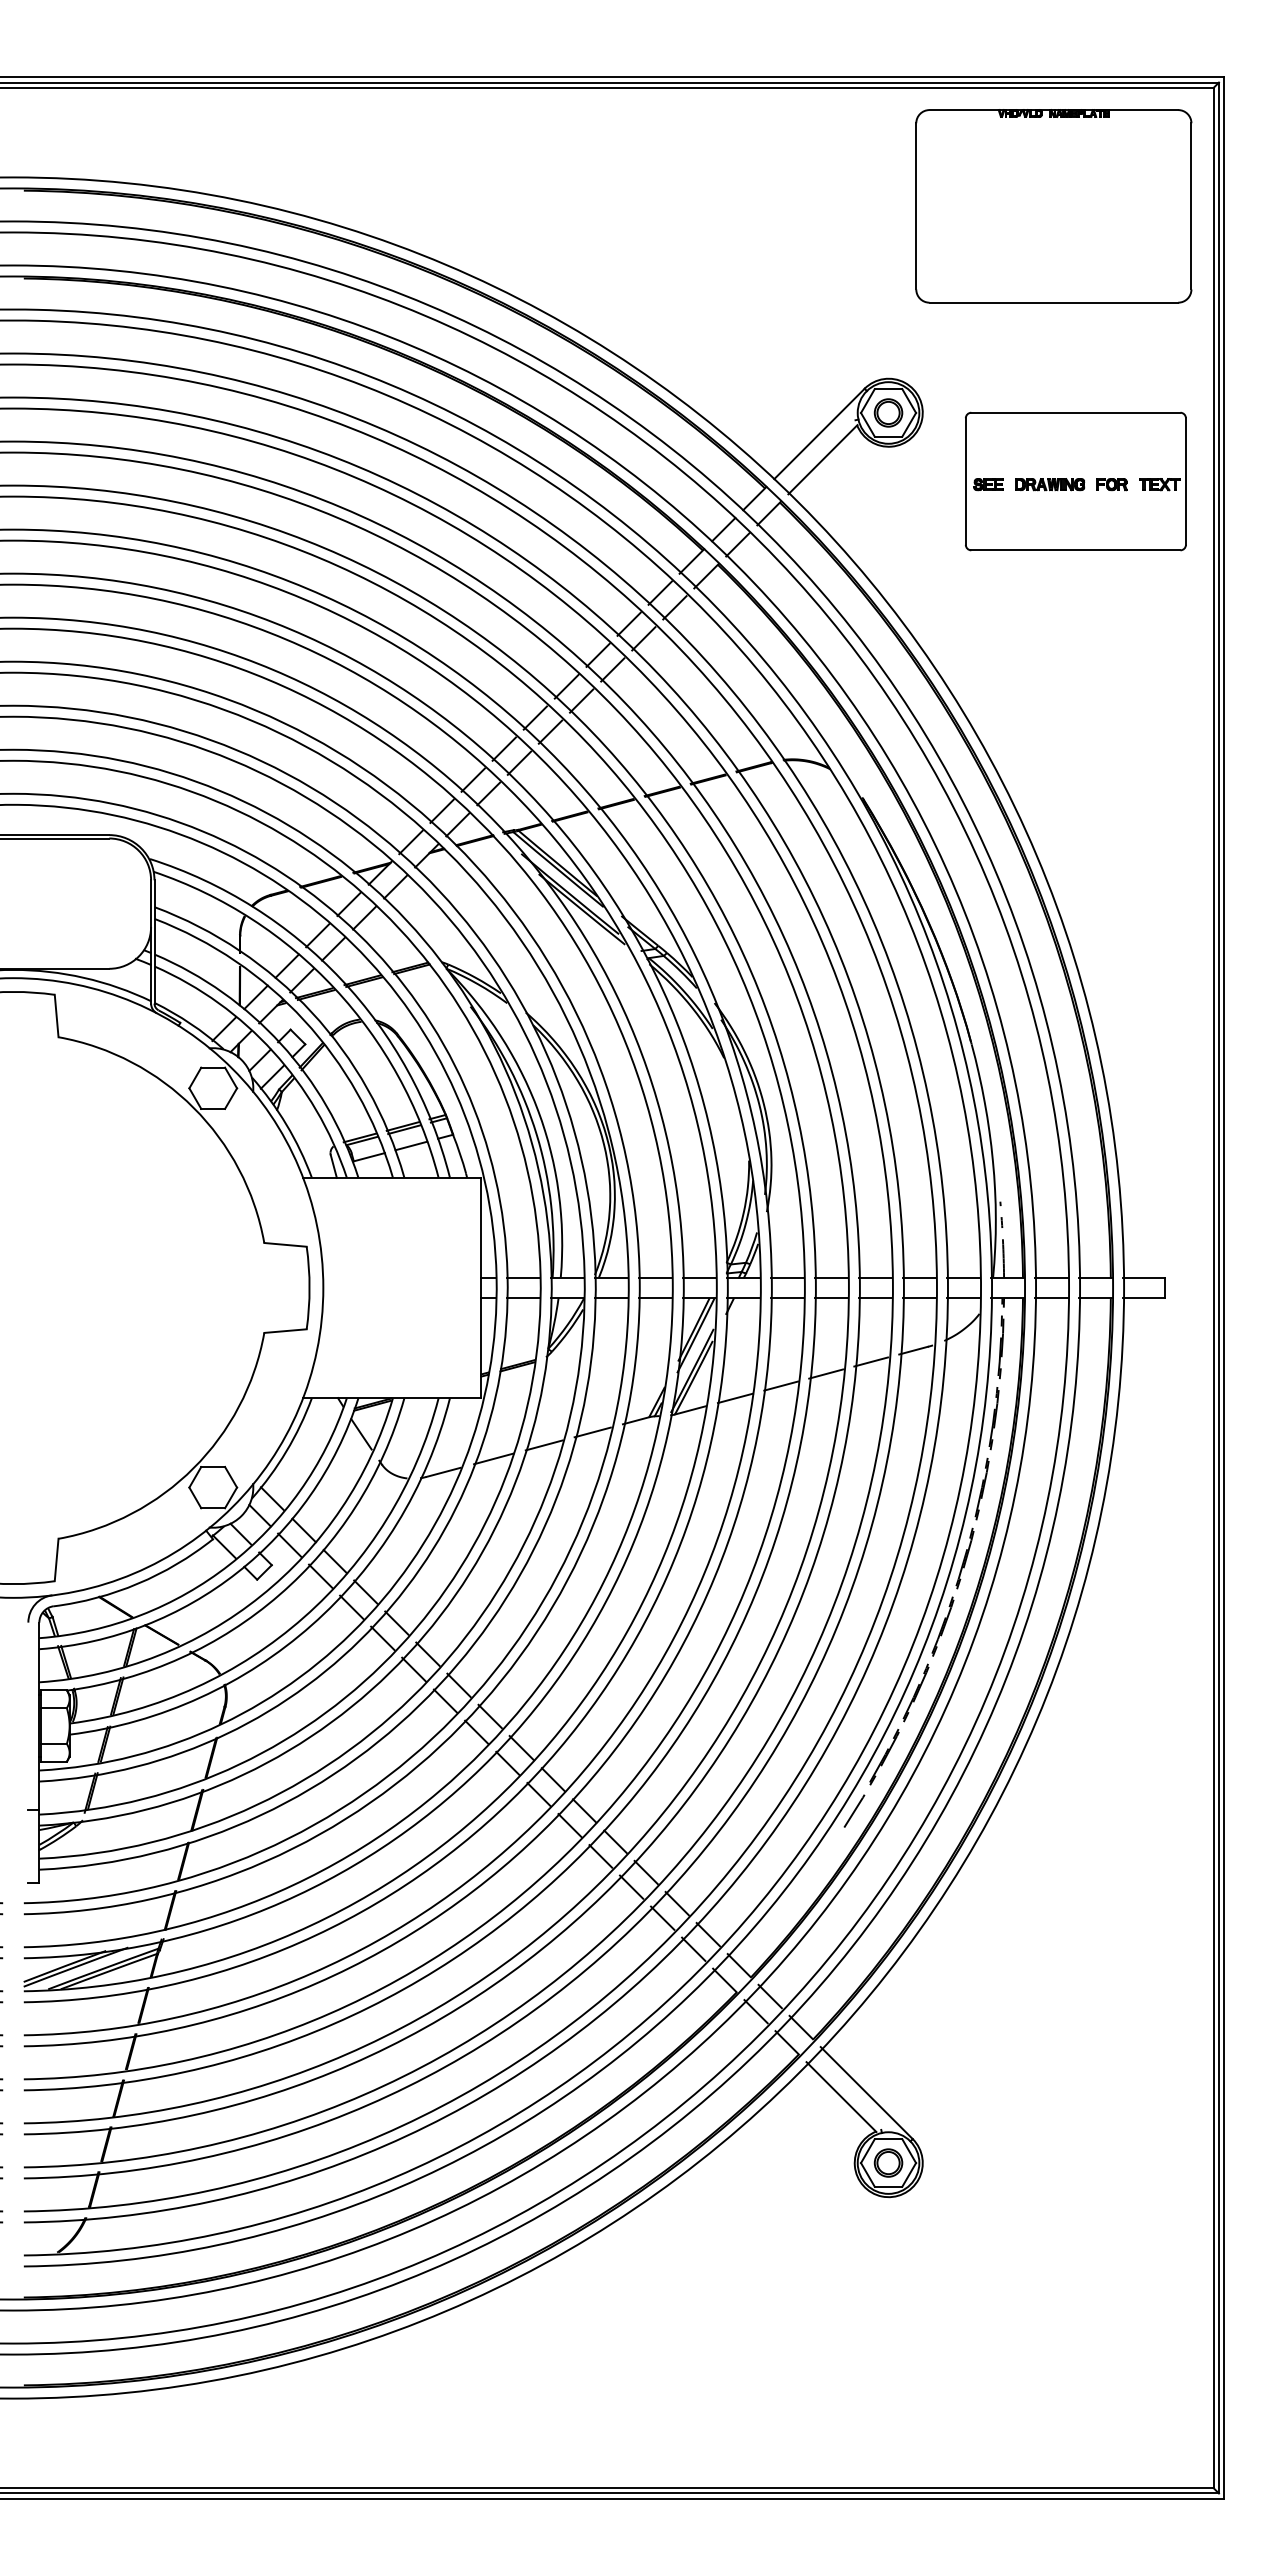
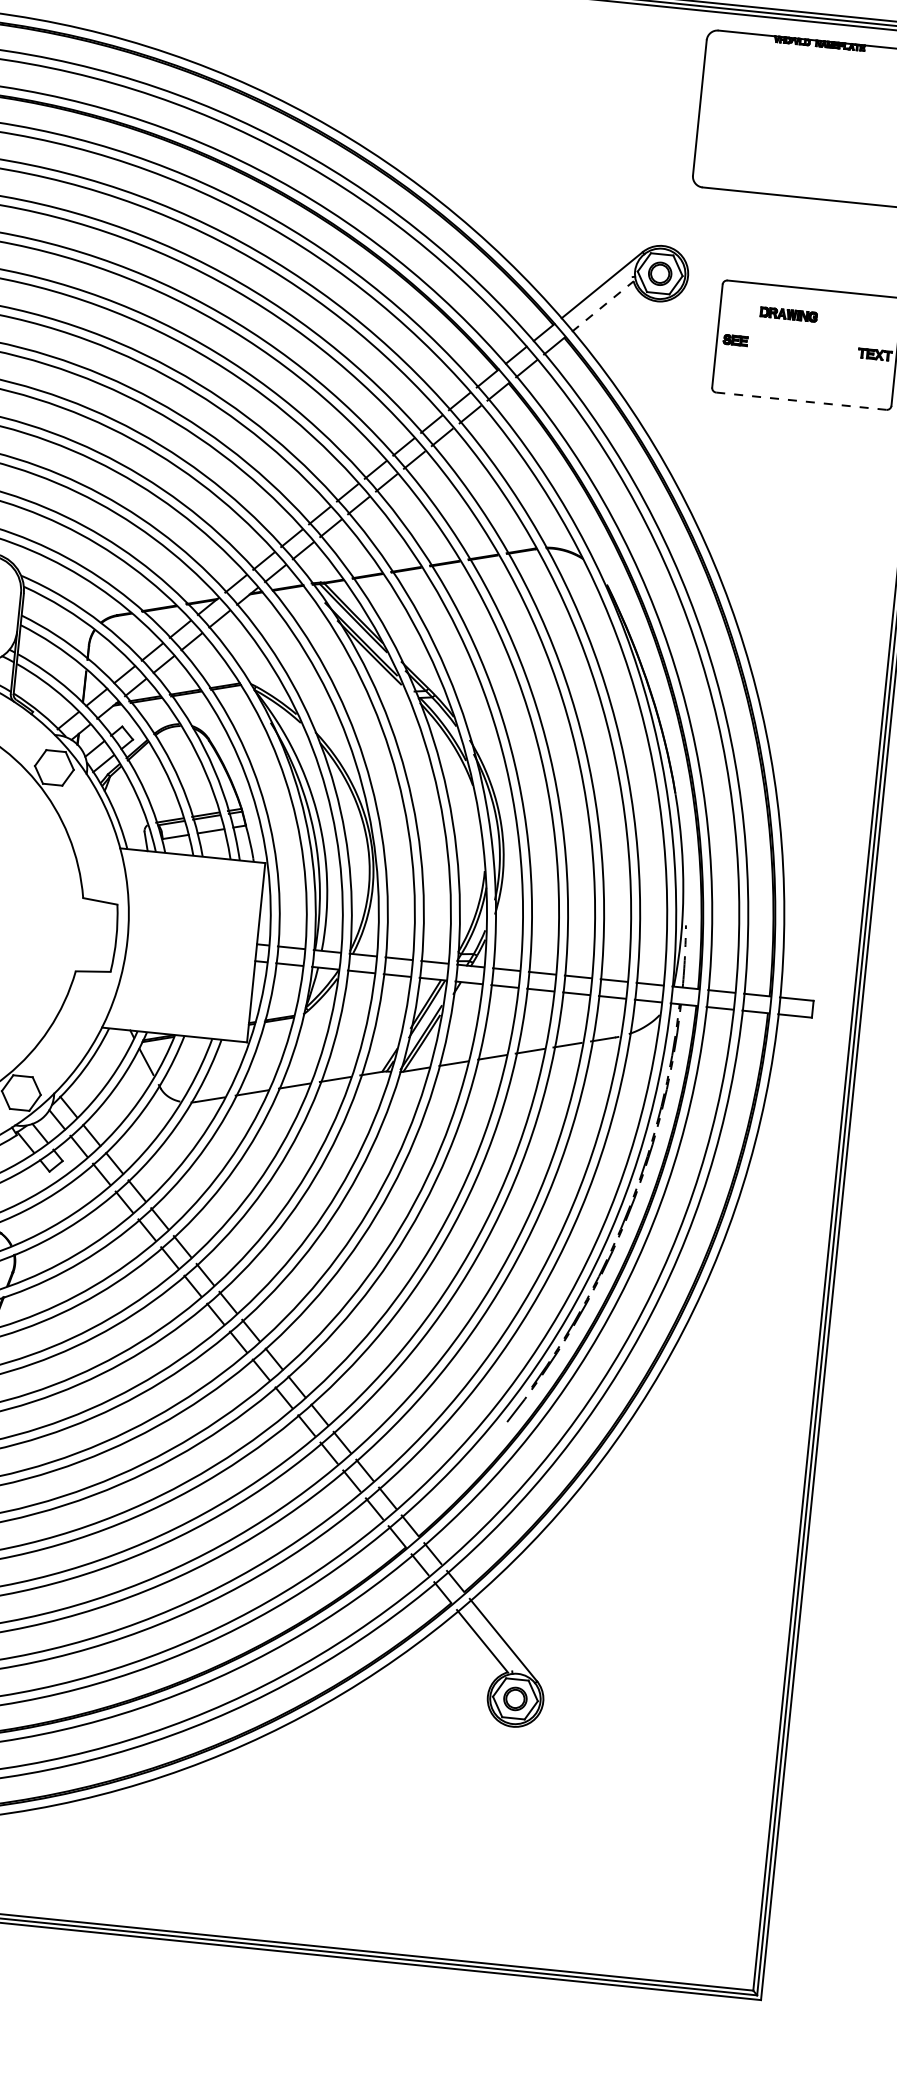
line: (822, 459) -> (602, 306), solid -> dashed
part: (1050, 484) -> (789, 314), moved
part: (1111, 484) -> (835, 350), removed
line: (1075, 550) -> (801, 401), solid -> dashed

